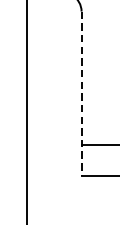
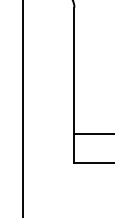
line: (81, 94) -> (74, 85), dashed -> solid

